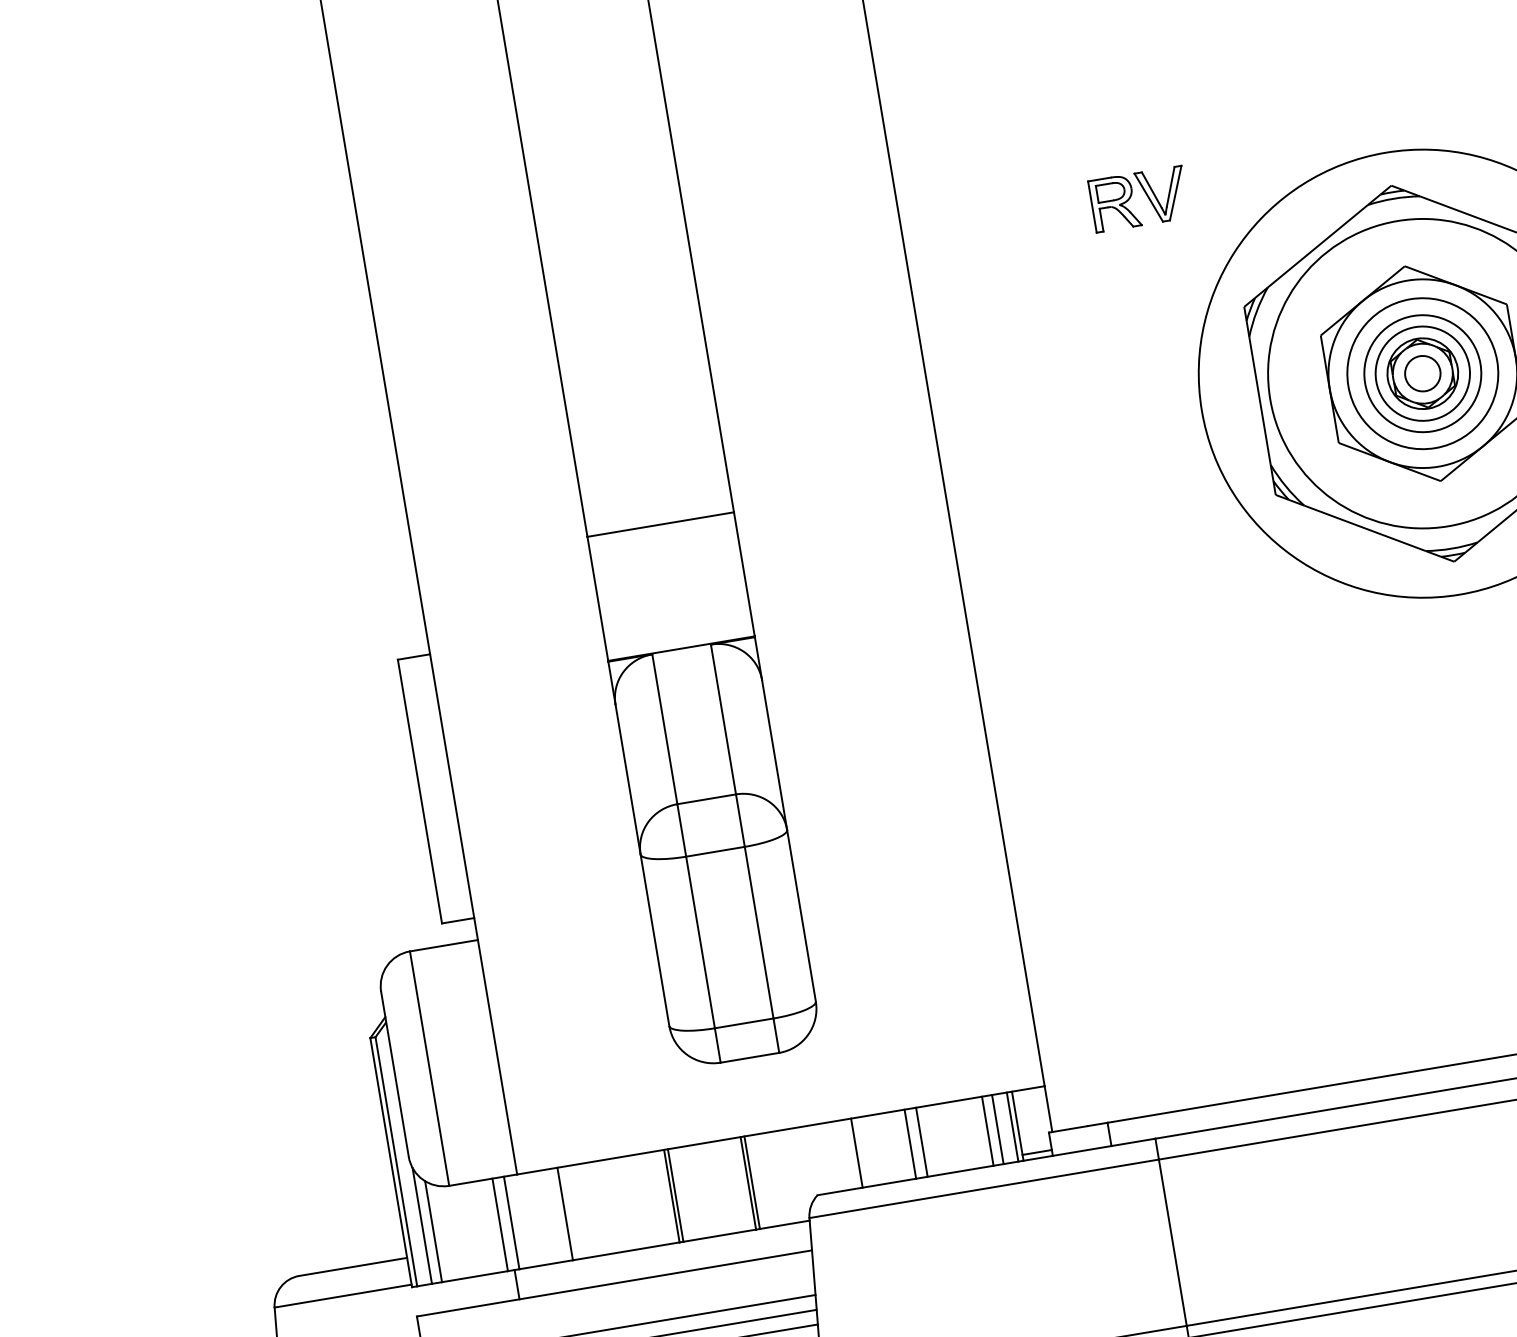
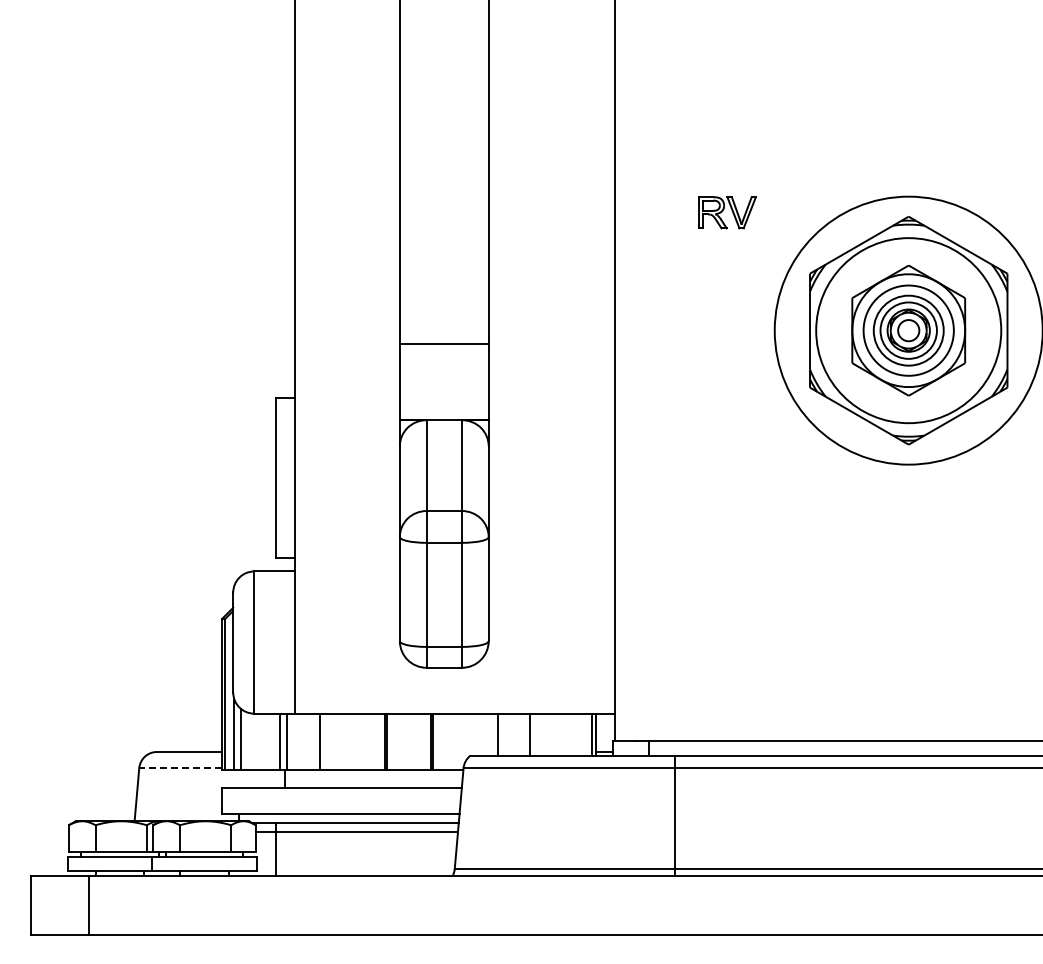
part: (1138, 198) -> (727, 212), moved
line: (997, 1129) -> (583, 734), removed
line: (988, 1131) -> (577, 734), removed
line: (922, 1142) -> (537, 734), removed
line: (342, 1296) -> (180, 768), solid -> dashed

